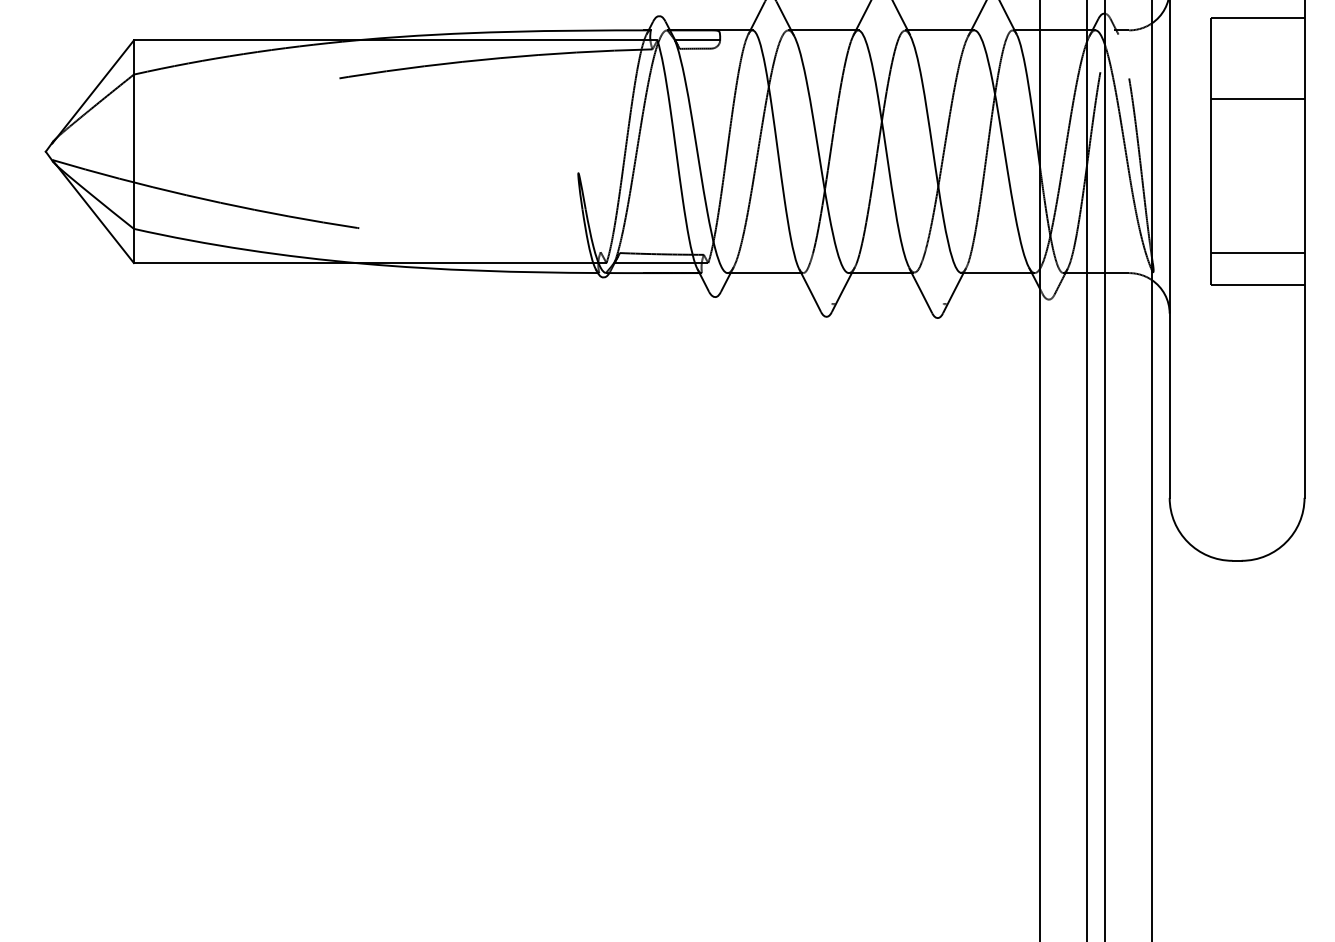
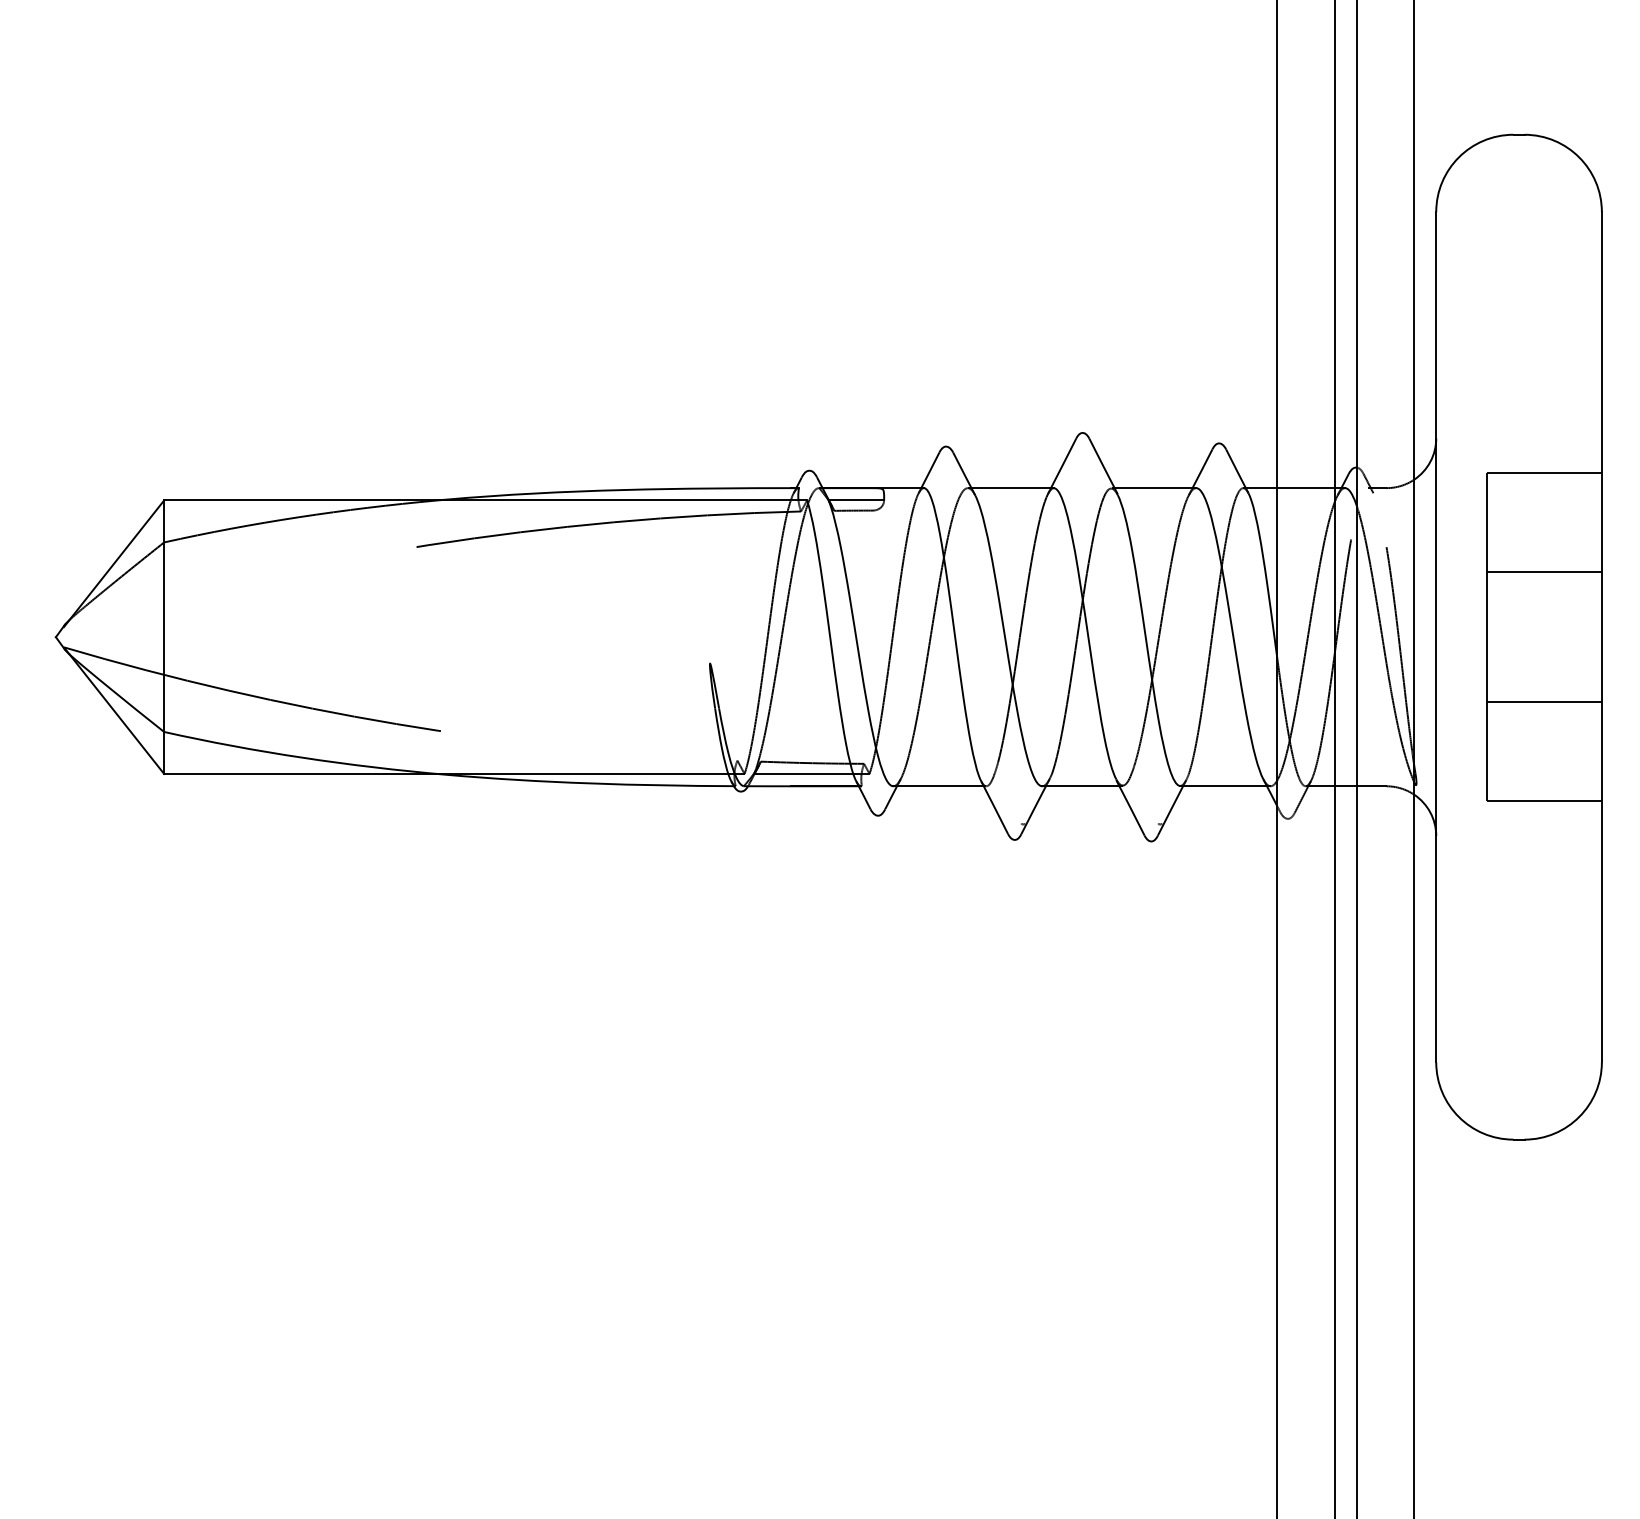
line: (1257, 252) -> (1544, 702), moved

